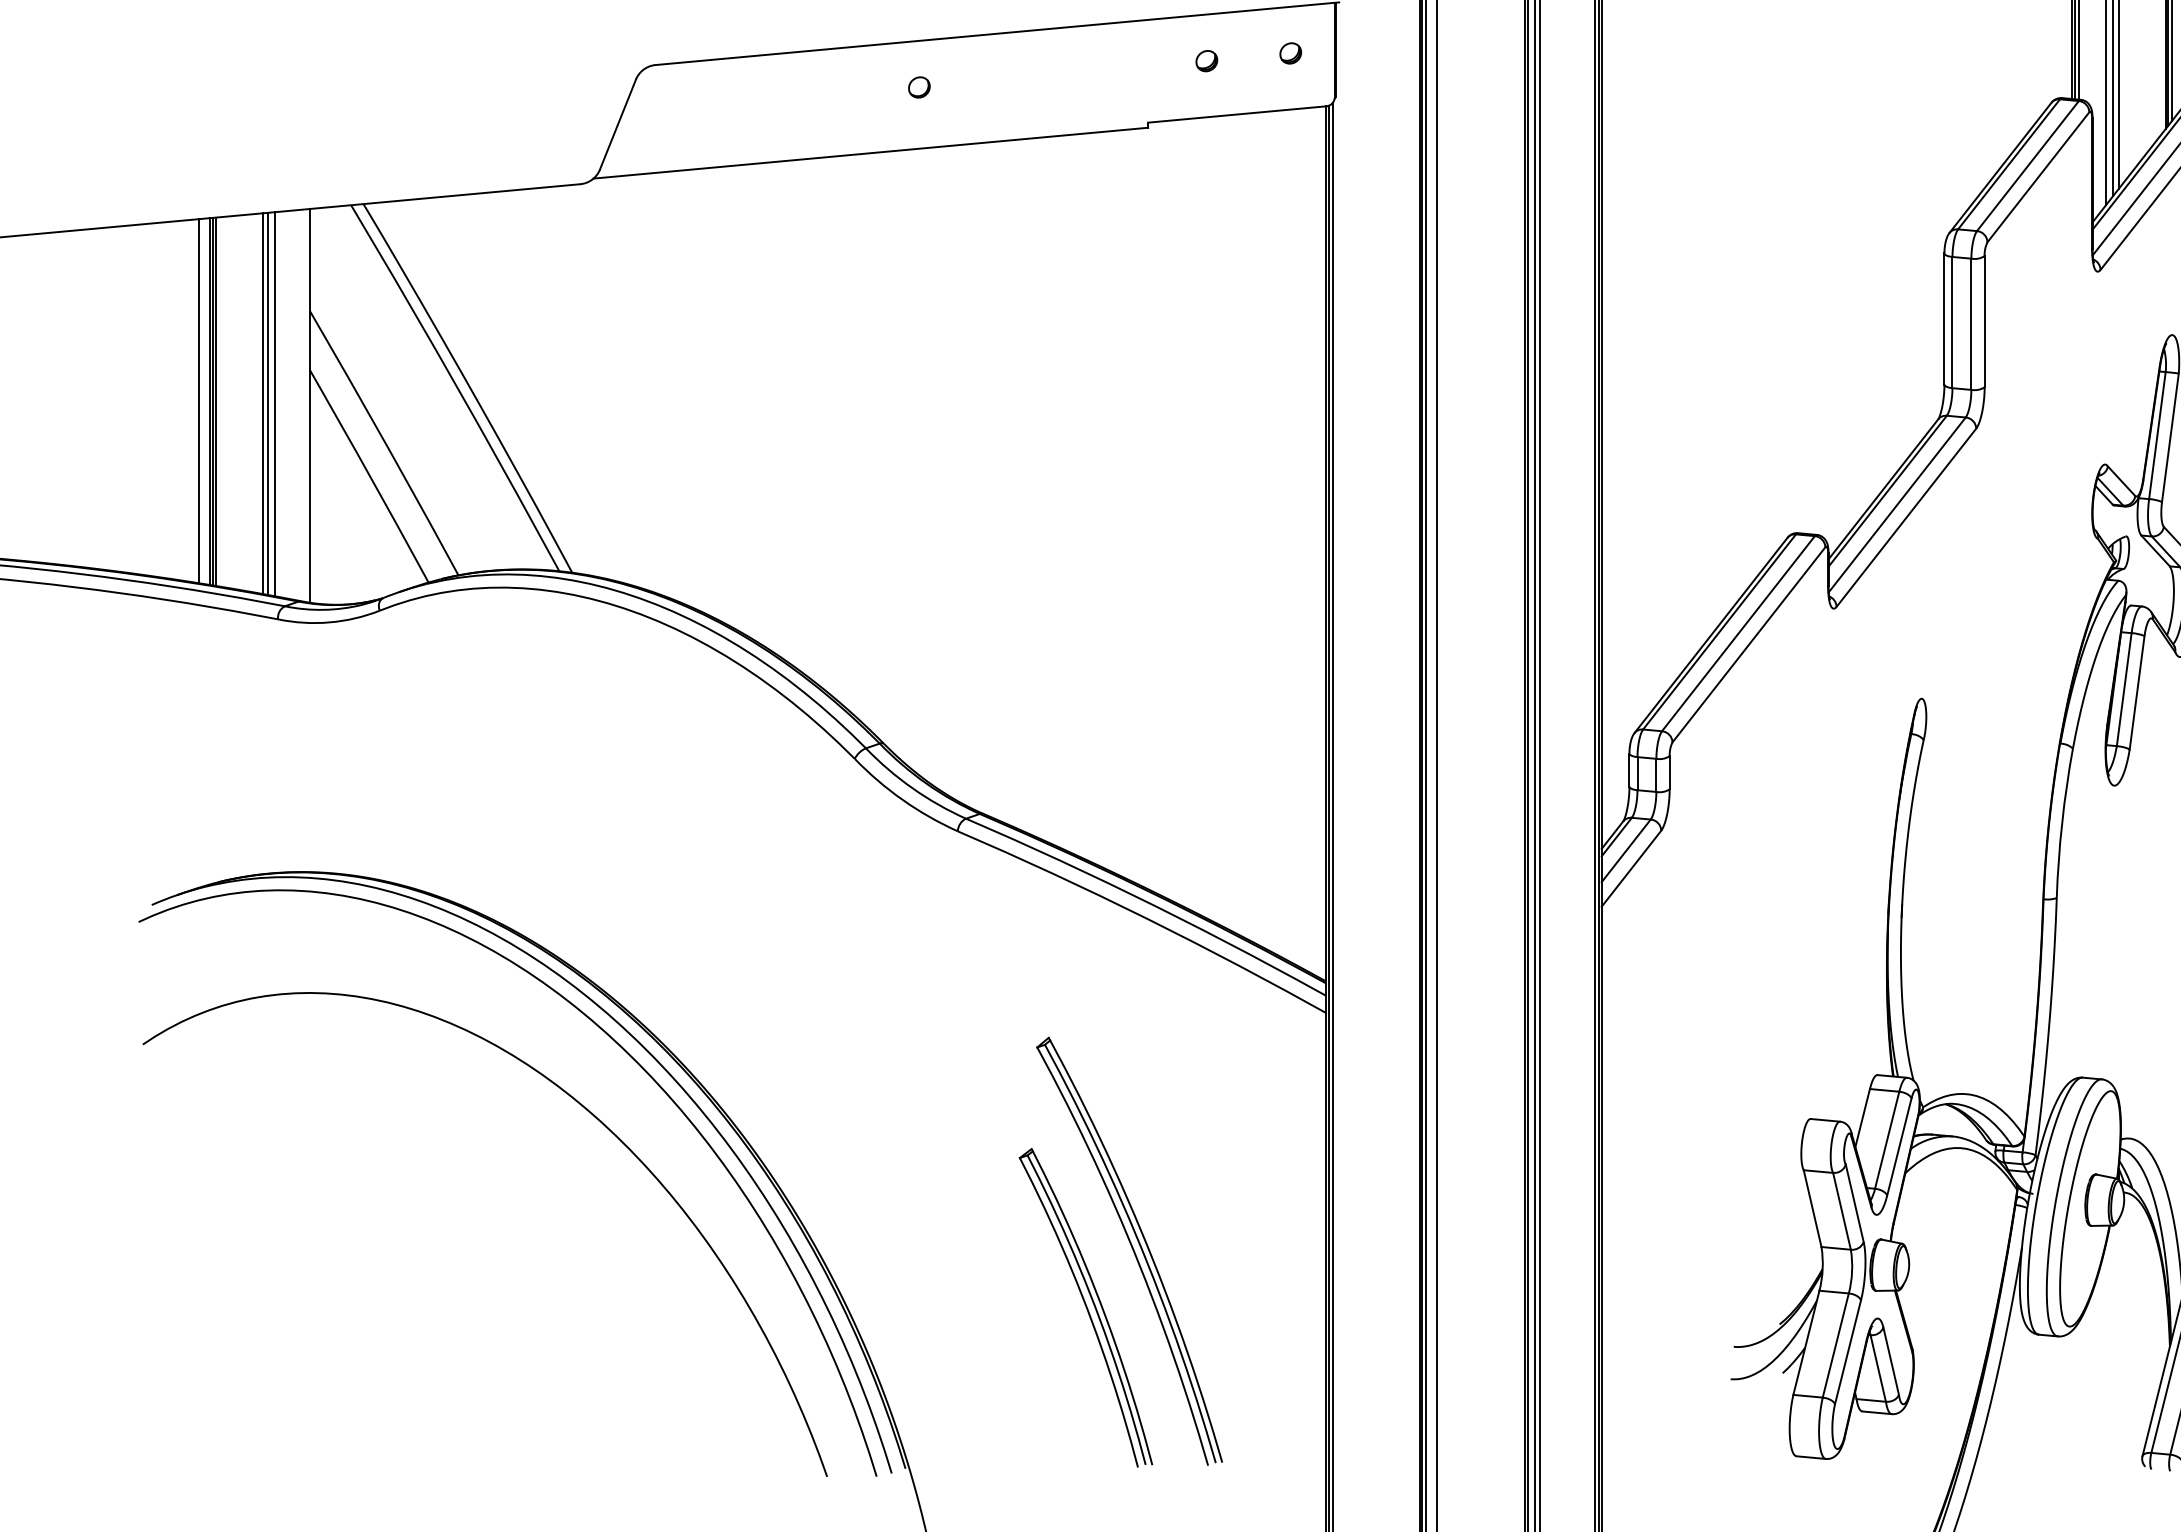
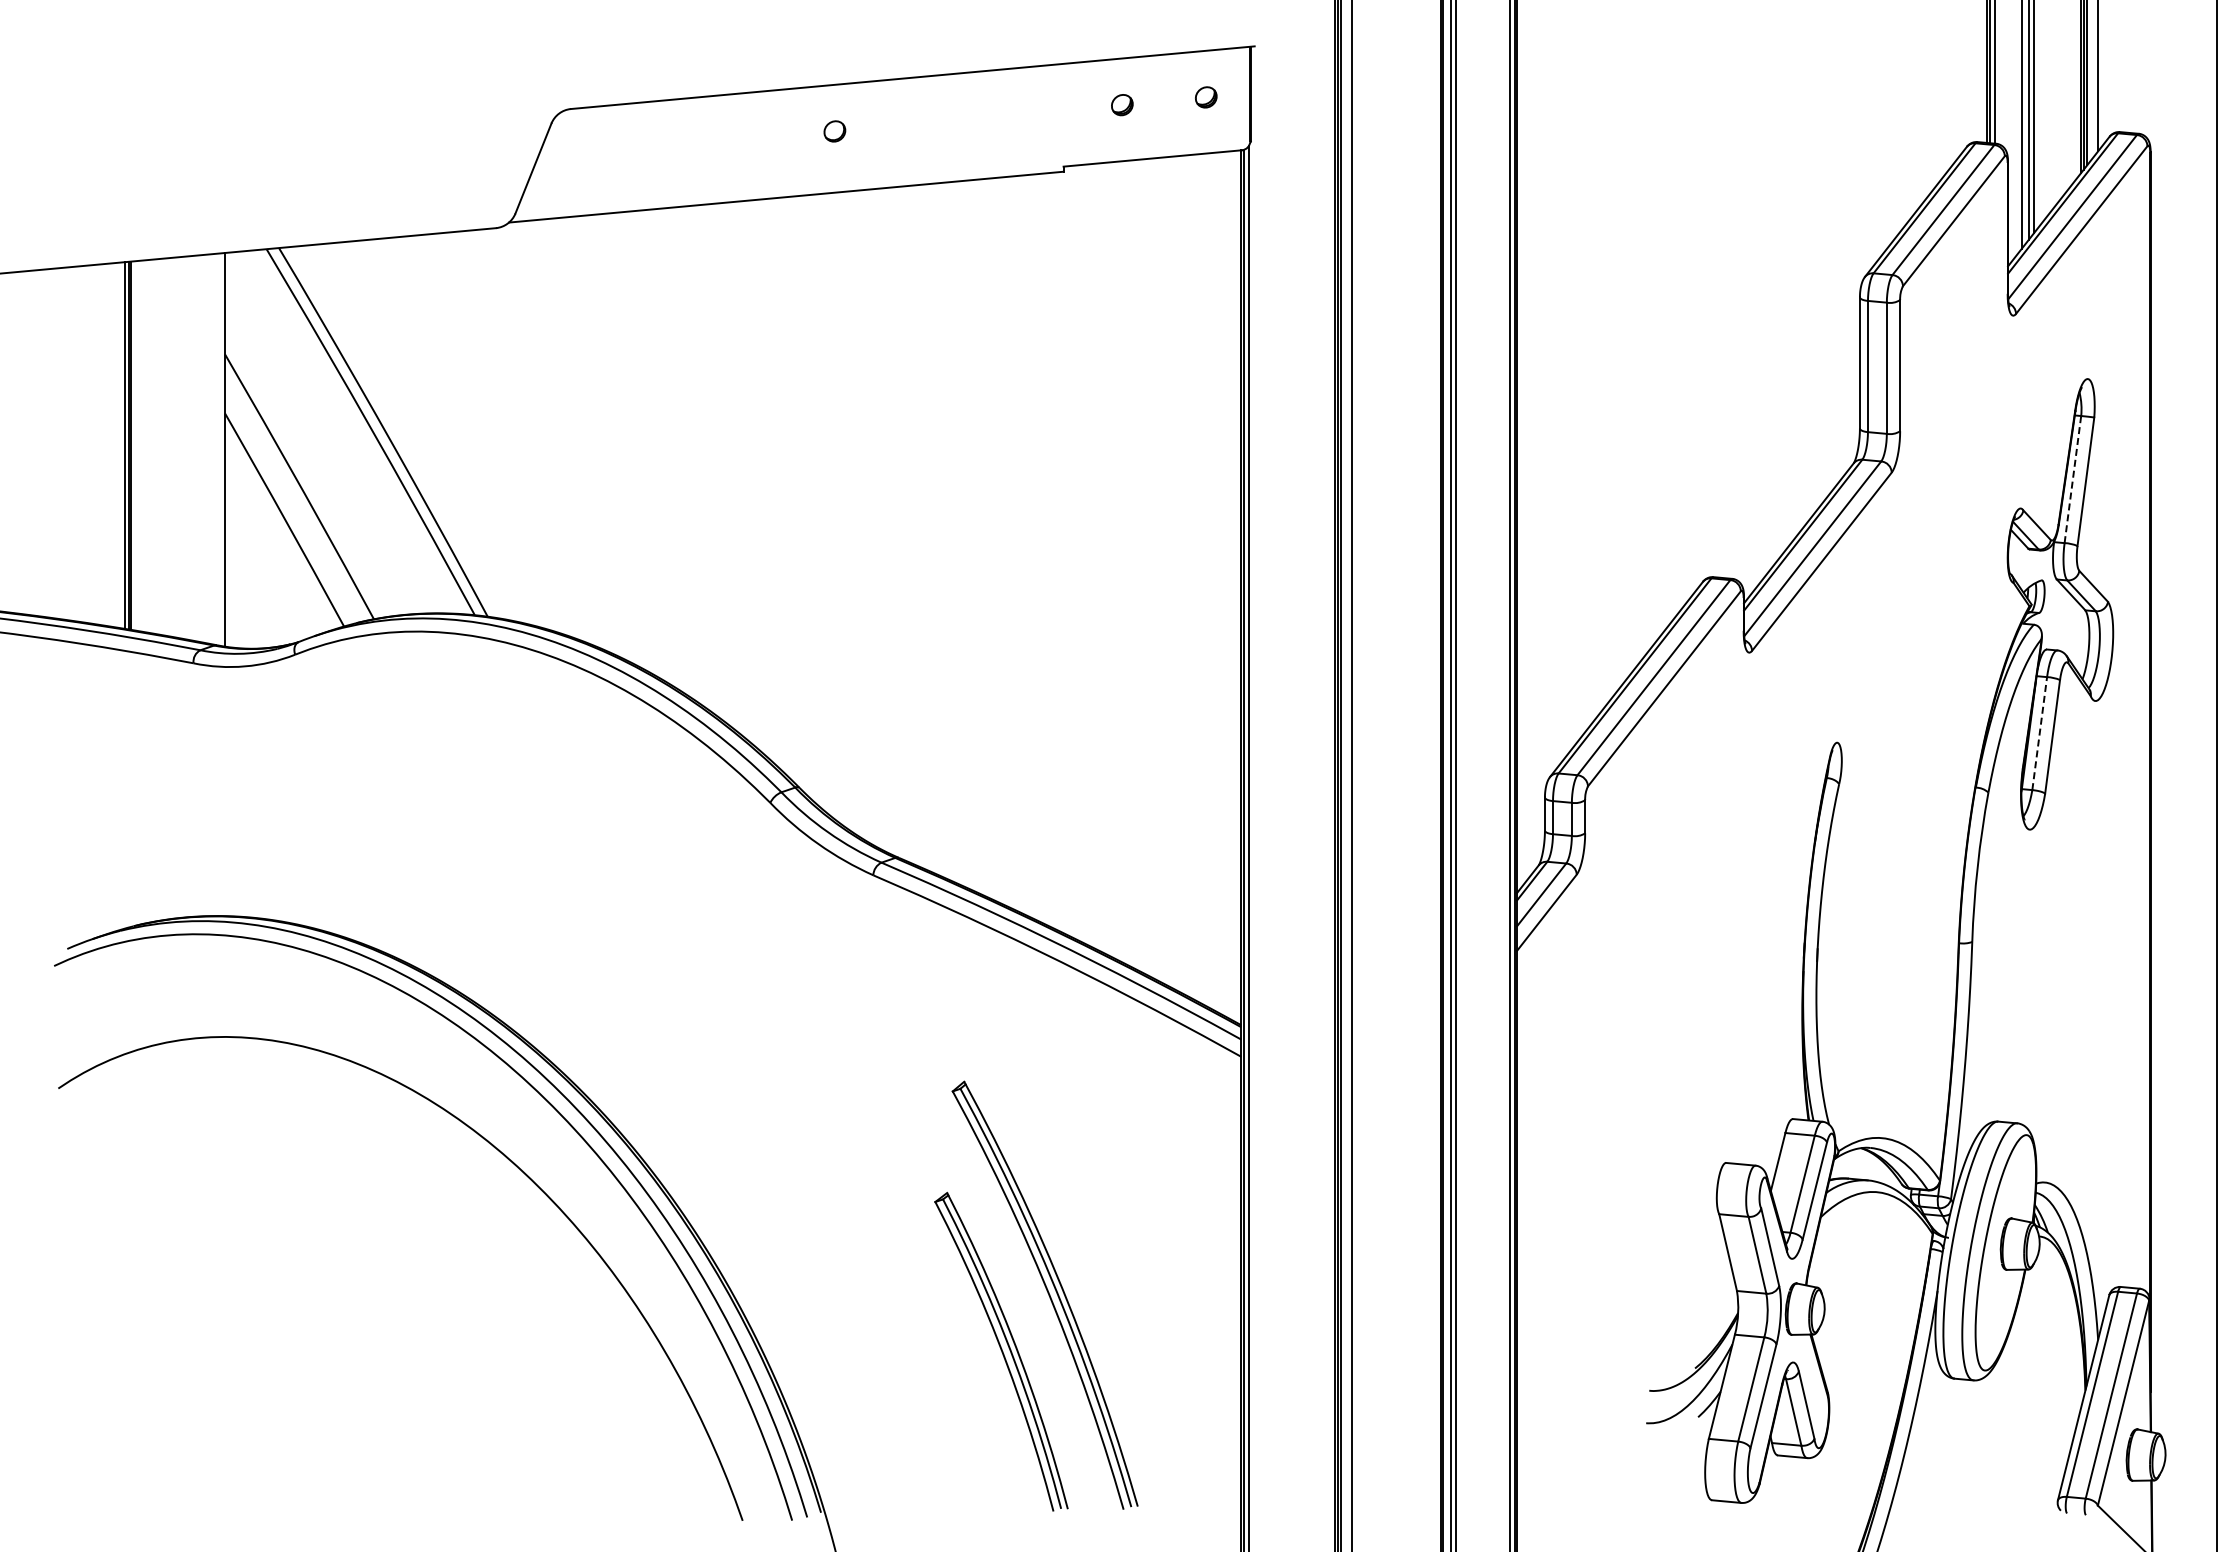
line: (199, 401) -> (114, 445), removed
line: (263, 403) -> (178, 447), removed
line: (268, 403) -> (183, 447), removed
line: (275, 404) -> (190, 448), removed
line: (2157, 435) -> (2072, 479), solid -> dashed
line: (2124, 689) -> (2039, 733), solid -> dashed

